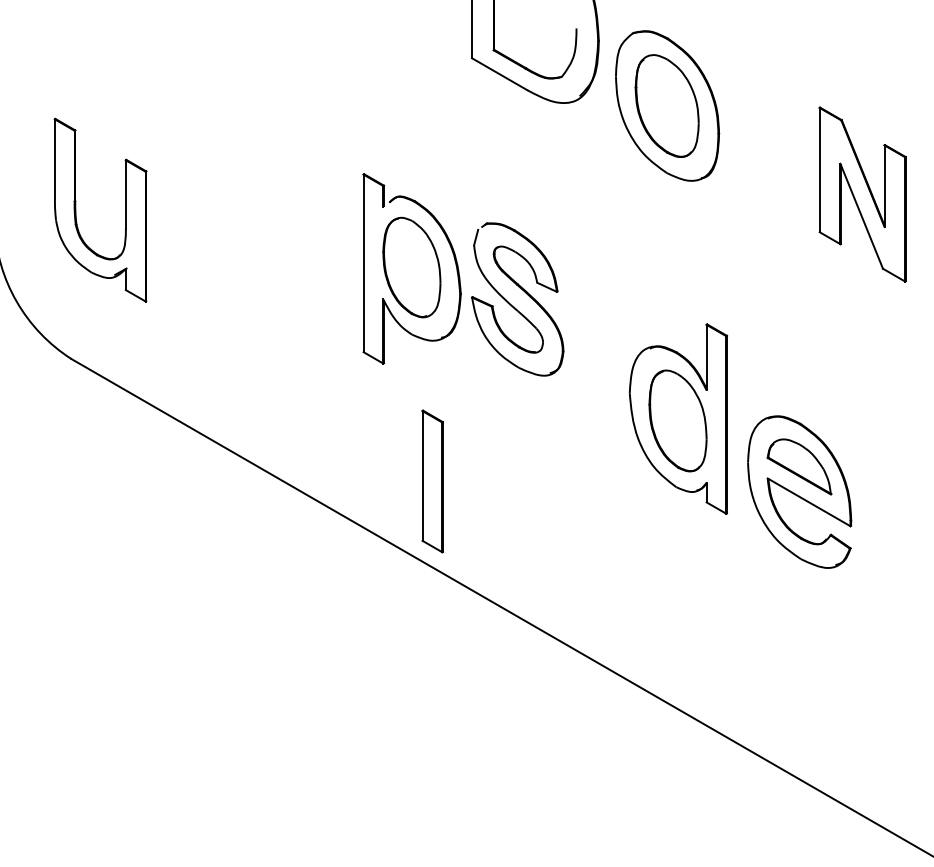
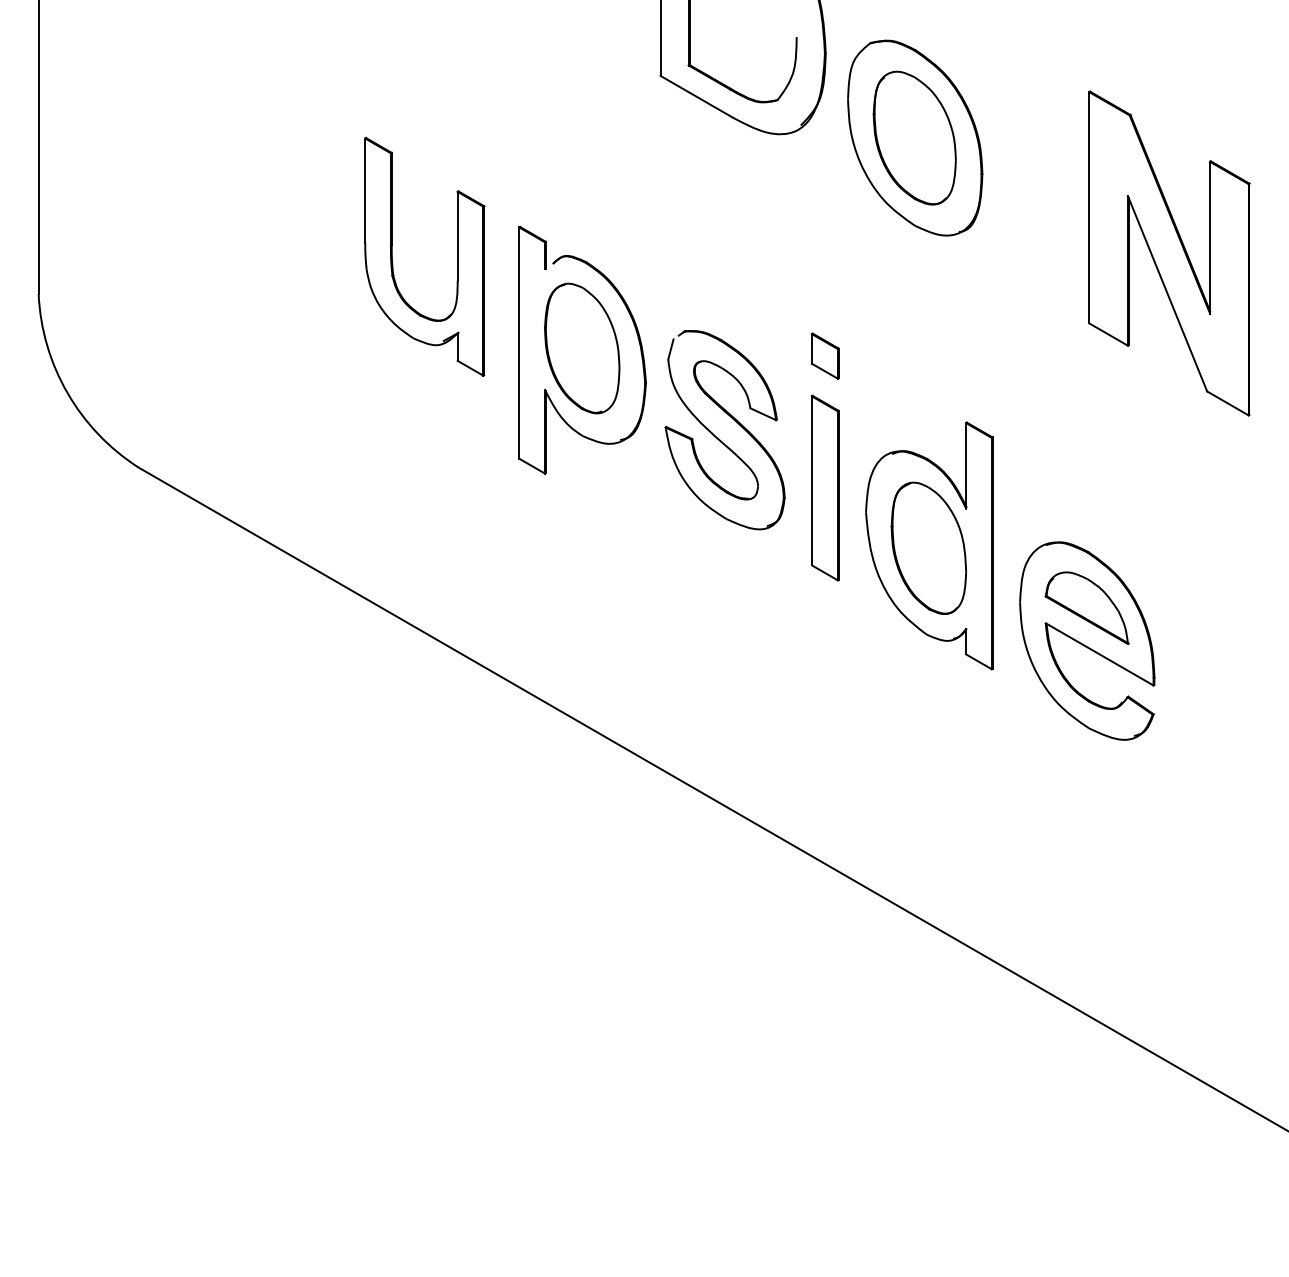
part: (862, 194) -> (1169, 253), size x1.43
part: (76, 215) -> (393, 263), moved
part: (598, 272) -> (825, 355), added
part: (513, 305) -> (719, 438), moved
part: (432, 480) -> (825, 487), moved

